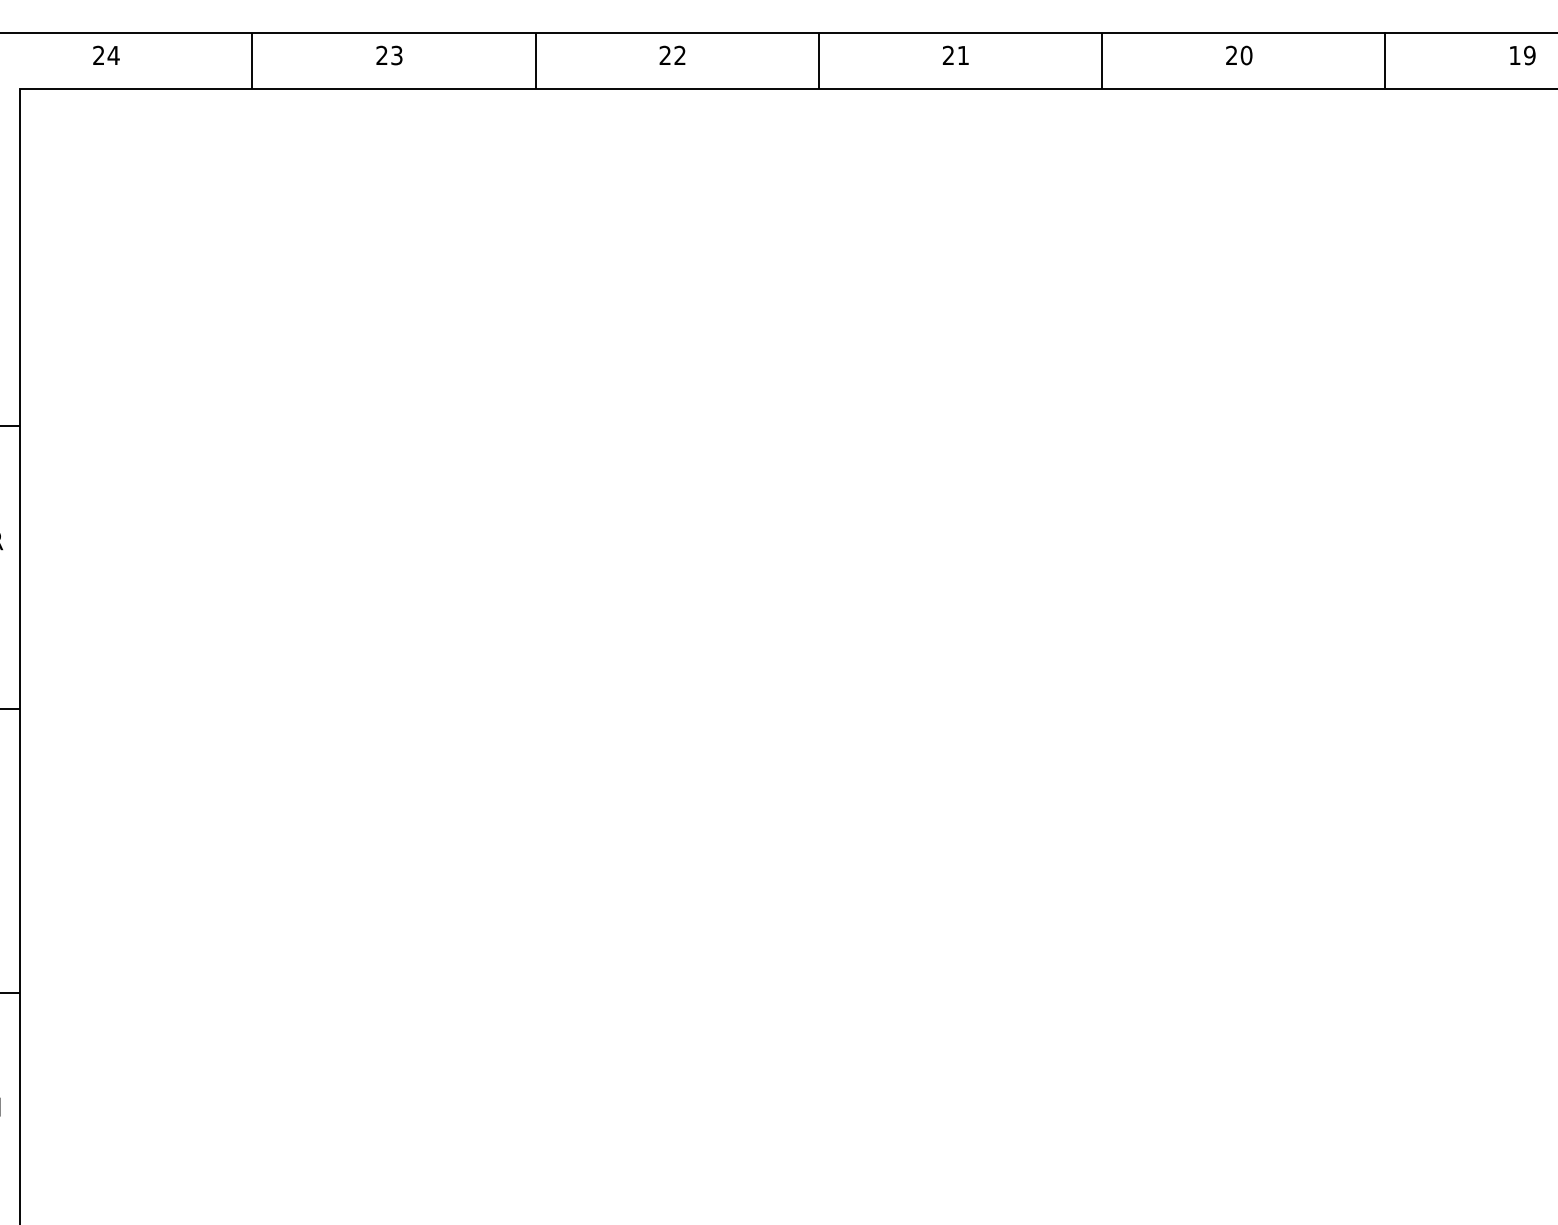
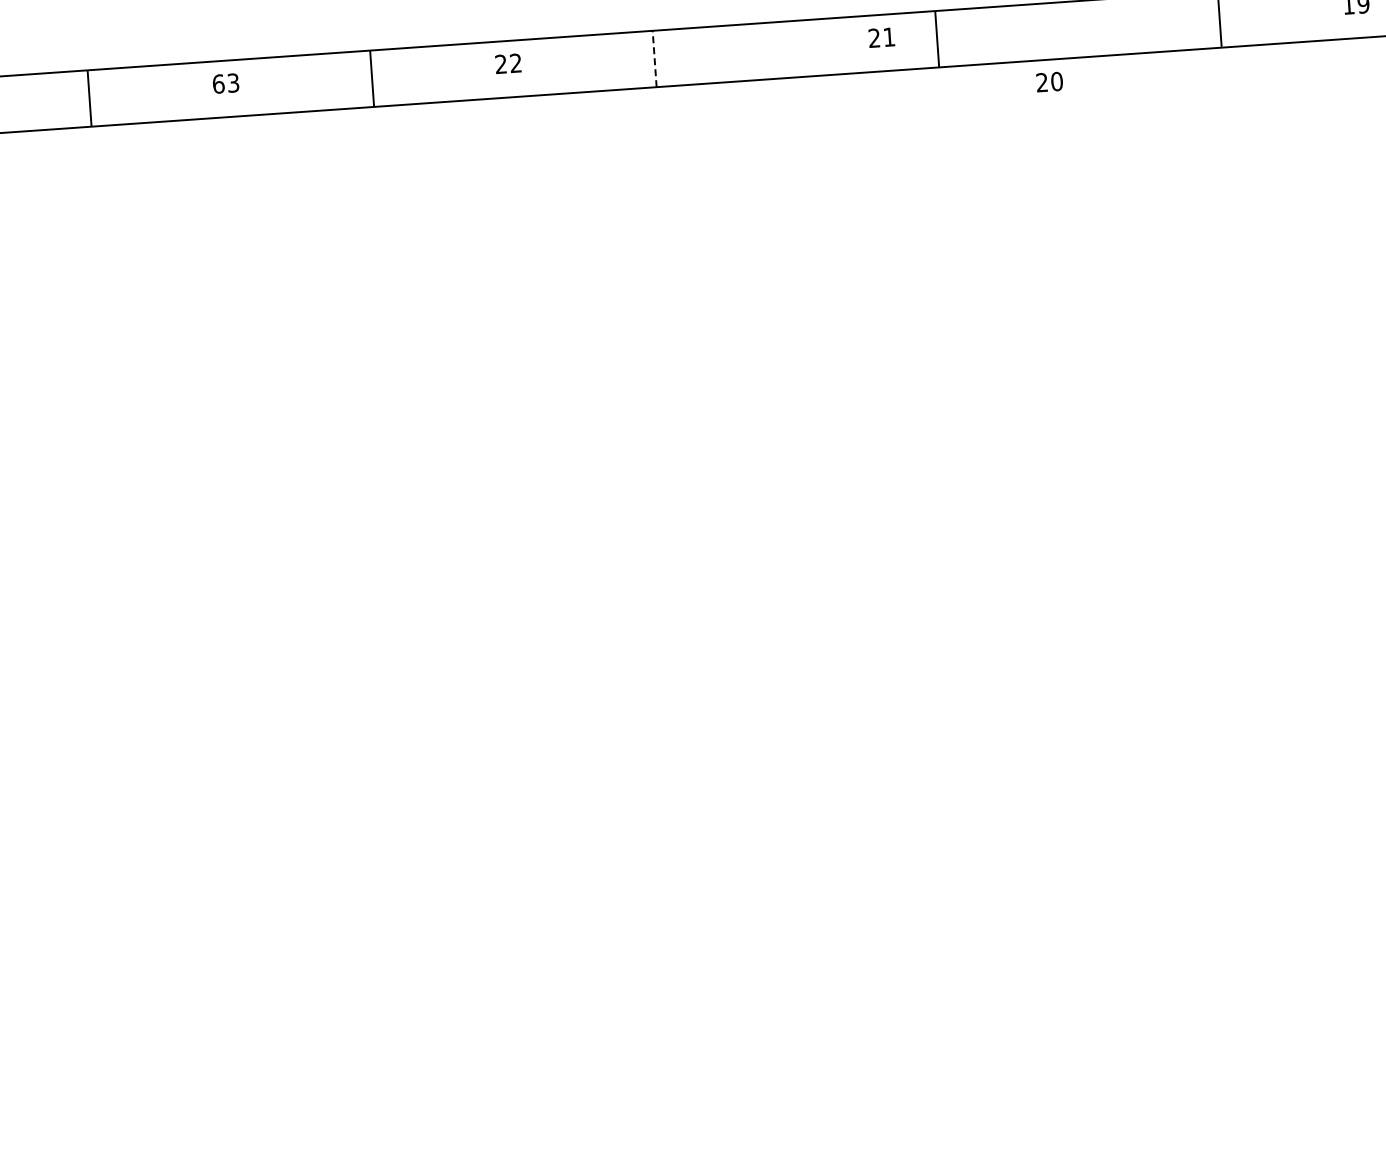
text: (955, 54) -> (881, 36), moved
text: (381, 55) -> (218, 84), 23 -> 63
text: (1239, 55) -> (1049, 82), moved
line: (818, 60) -> (654, 58), solid -> dashed

